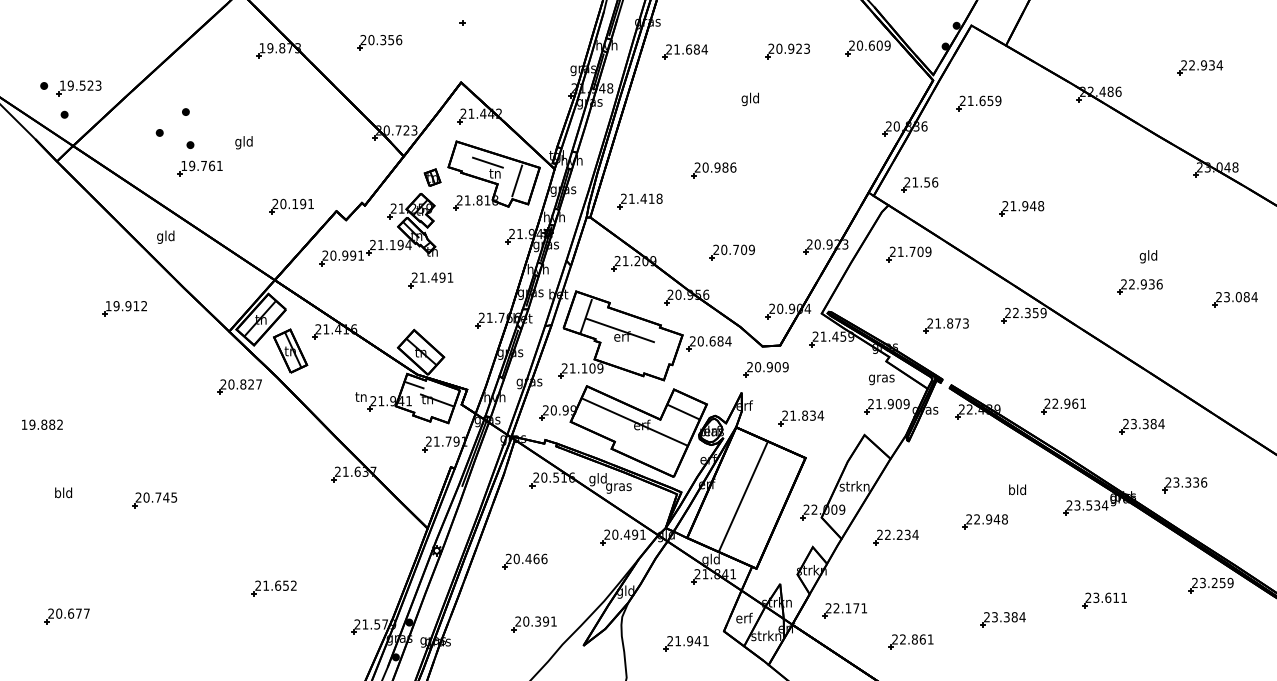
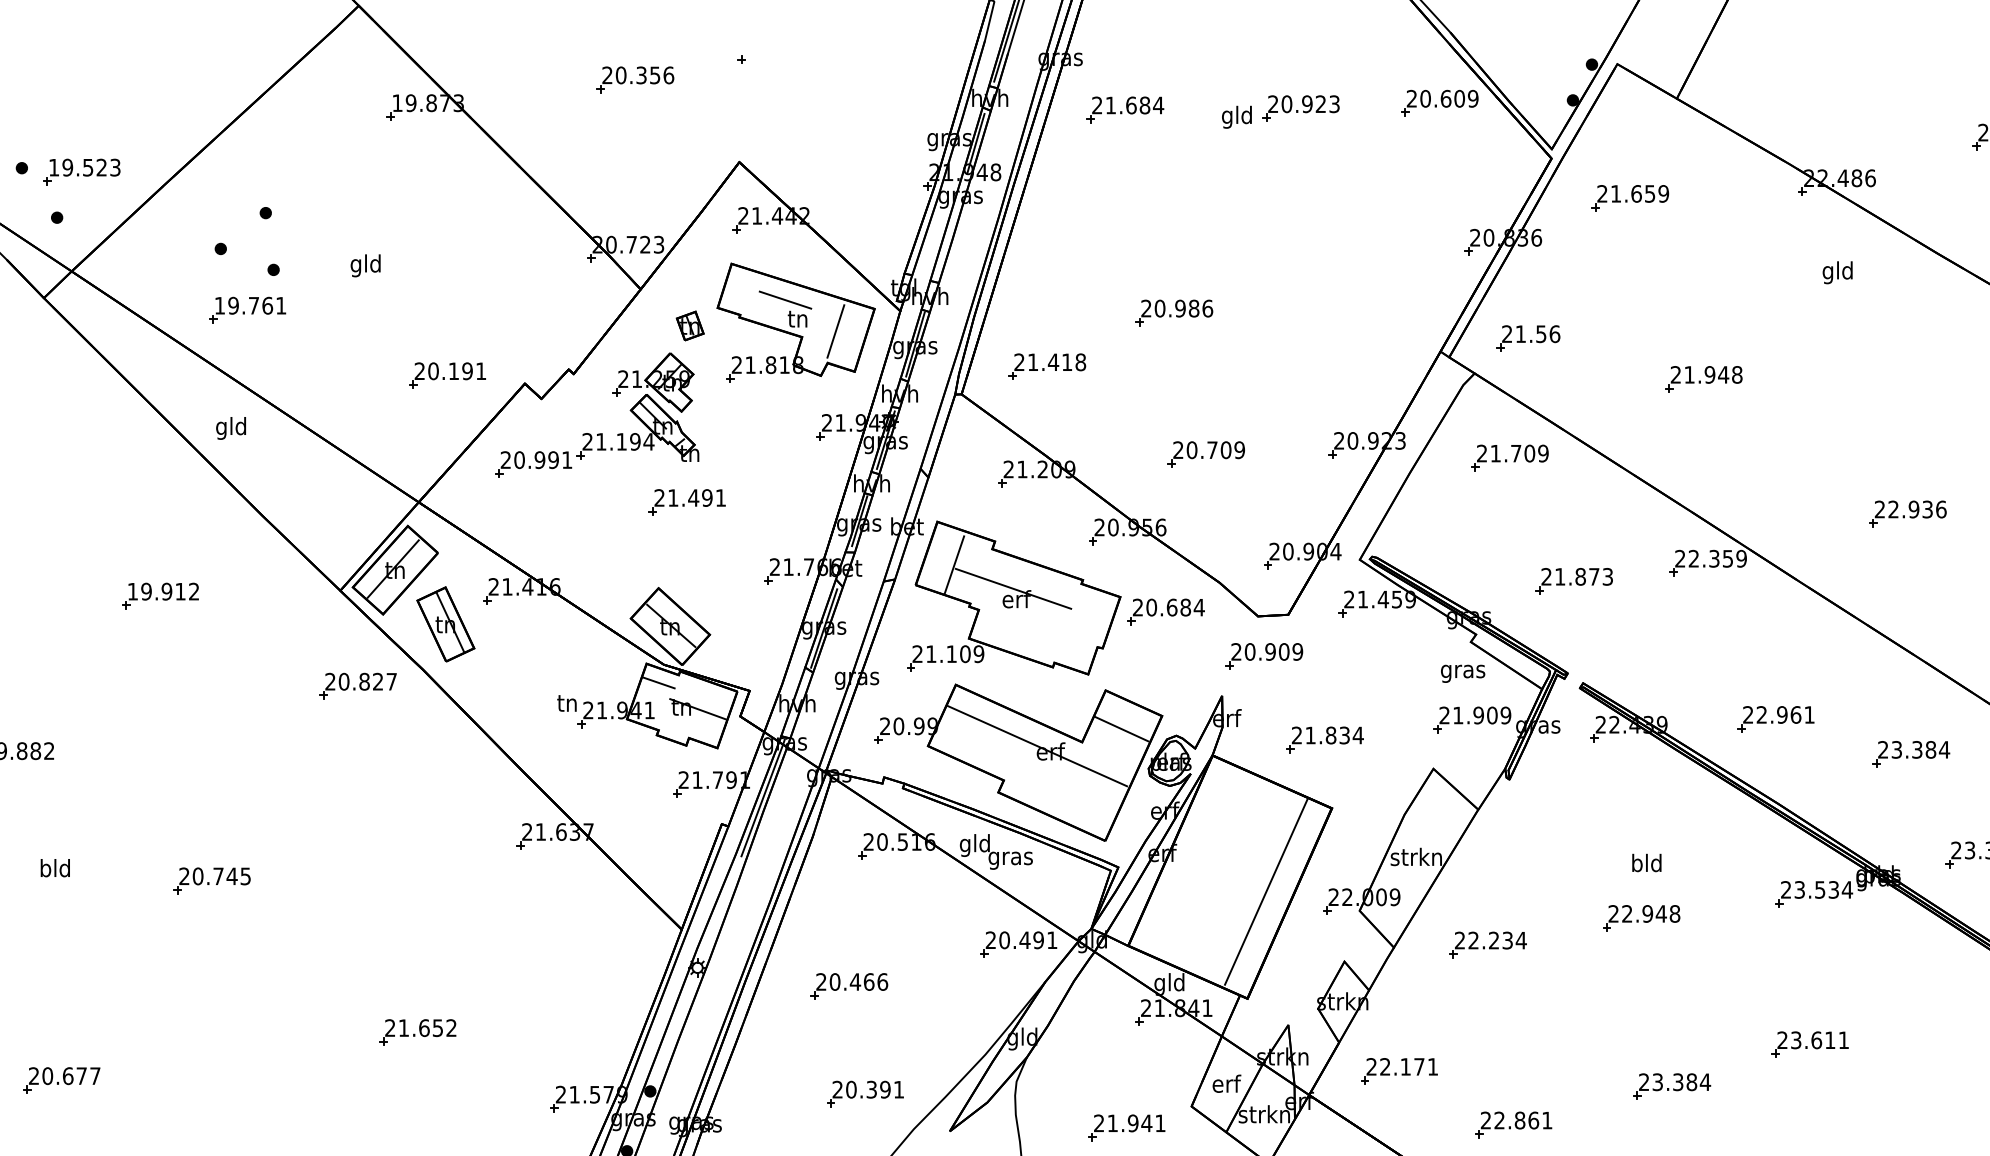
part: (379, 42) -> (635, 79), moved
text: (749, 99) -> (1235, 117), moved
part: (199, 168) -> (246, 310), moved
text: (1148, 256) -> (1837, 272), moved
part: (124, 308) -> (160, 595), moved
text: (1017, 489) -> (1646, 862), moved
line: (743, 496) -> (1266, 891), moved
part: (1104, 600) -> (1810, 1044), moved

